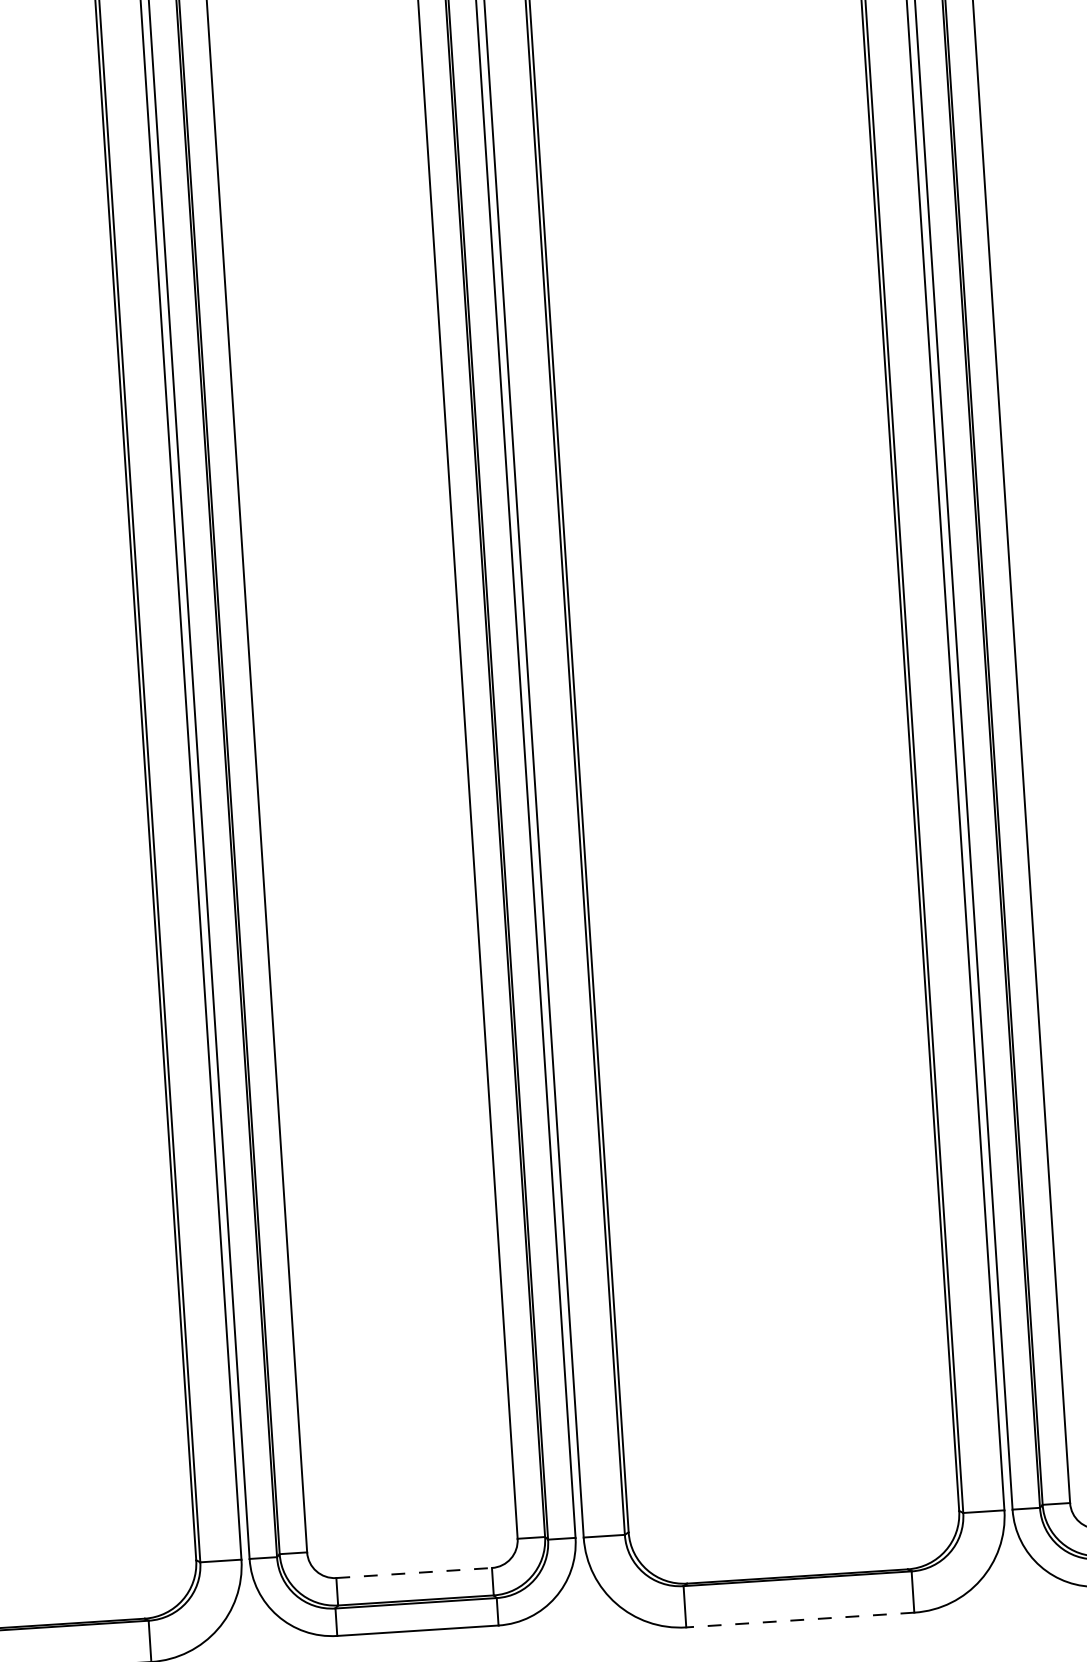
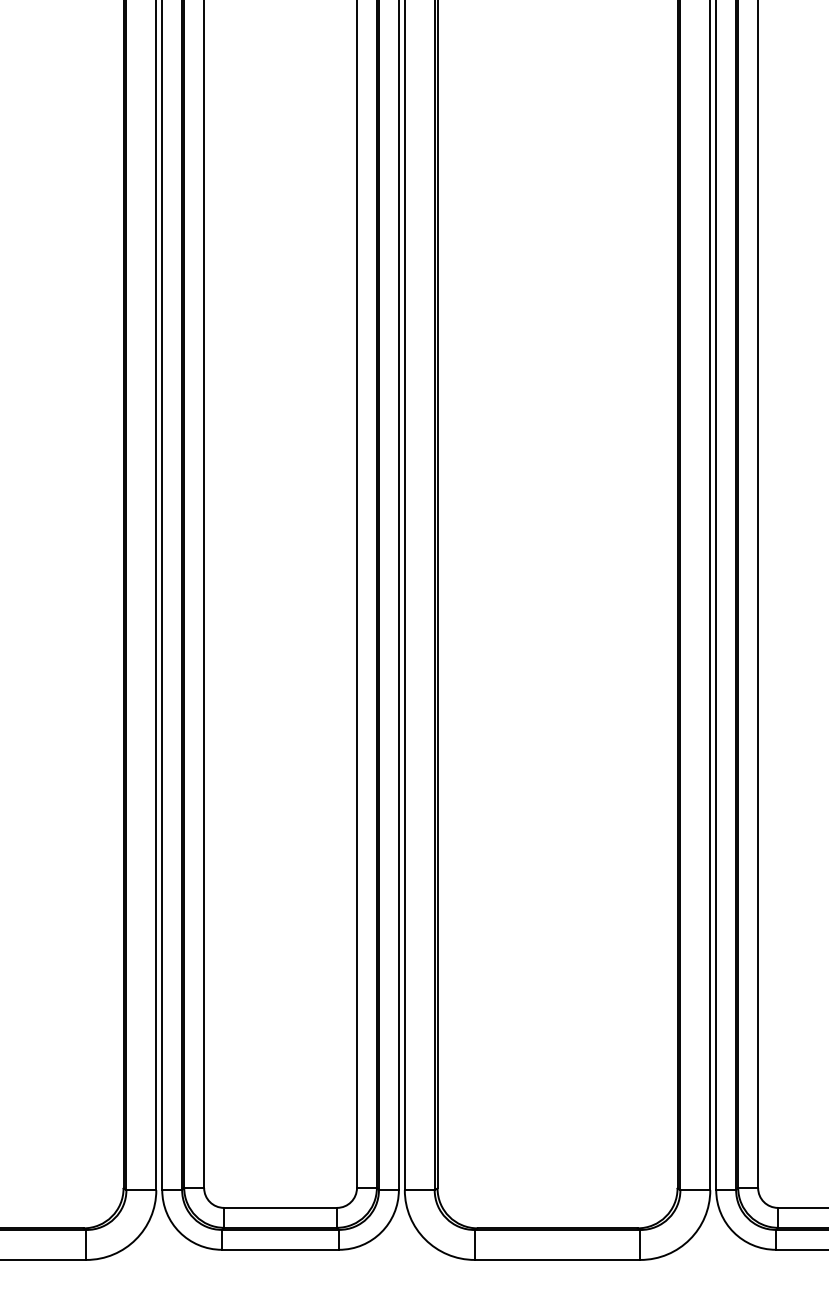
line: (415, 1572) -> (281, 1207), dashed -> solid
line: (800, 1619) -> (557, 1259), dashed -> solid

